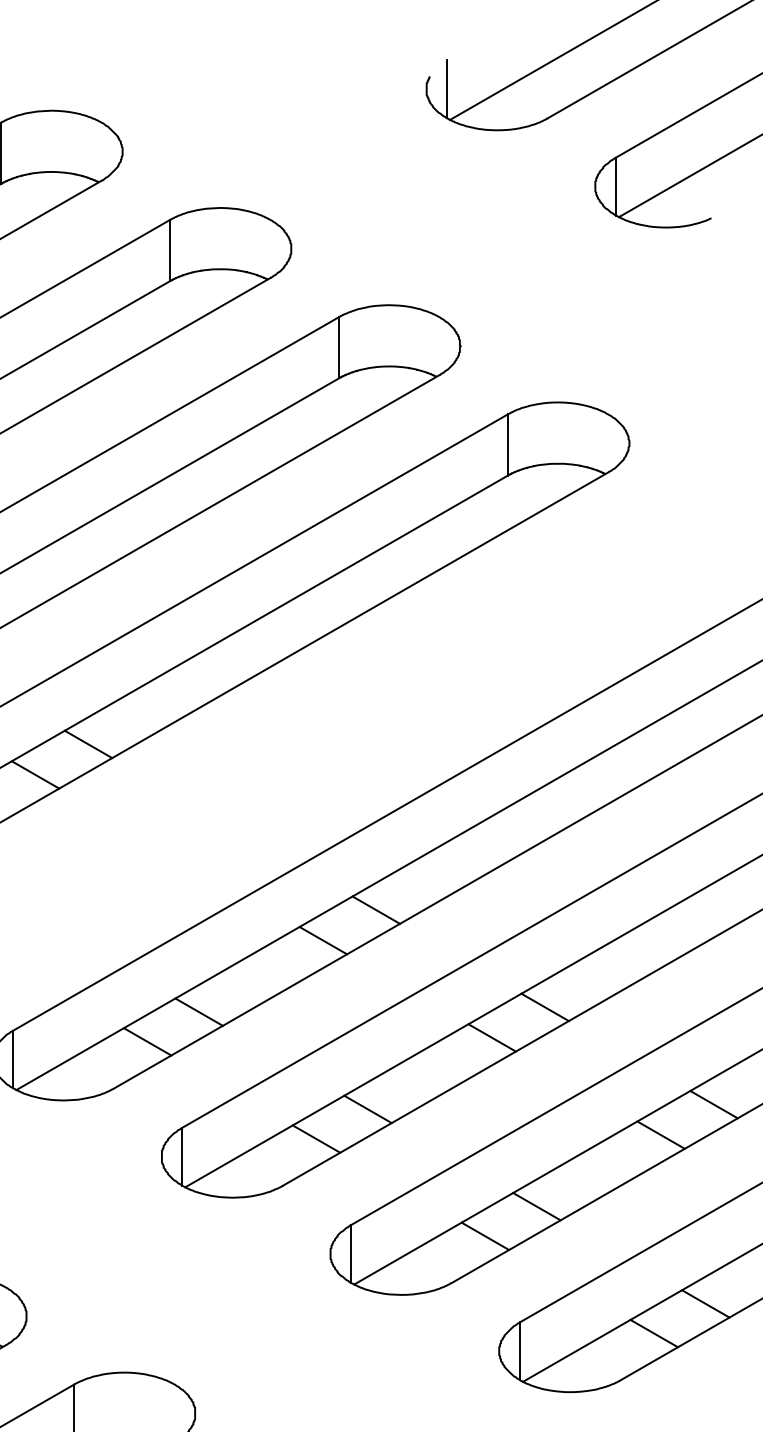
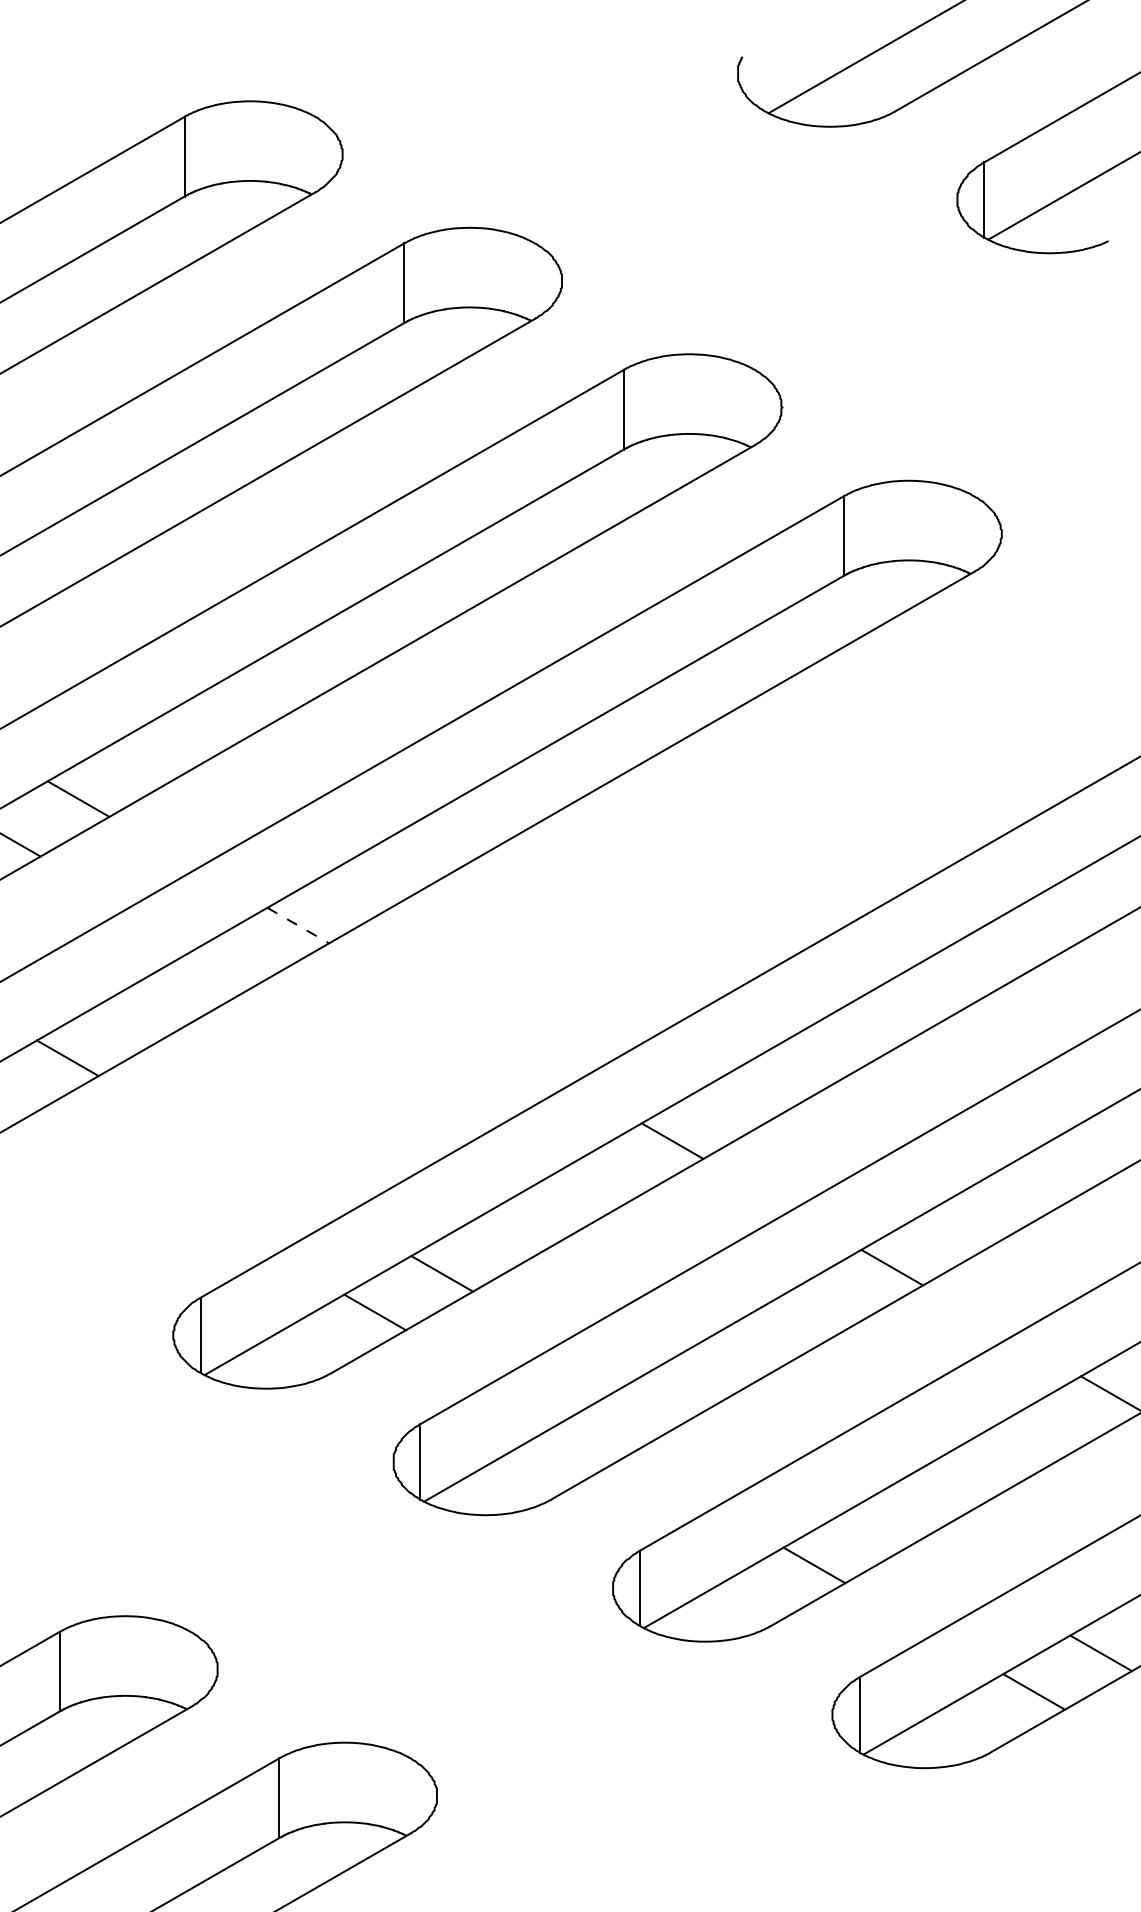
line: (446, 89) -> (764, 73), removed
line: (88, 744) -> (298, 925), solid -> dashed
line: (35, 775) -> (229, 965), removed
line: (323, 940) -> (603, 1180), removed
line: (492, 1038) -> (823, 1307), removed
line: (367, 1109) -> (661, 1400), removed
line: (660, 1134) -> (1042, 1433), removed
line: (316, 1138) -> (594, 1438), removed
line: (536, 1206) -> (881, 1526), removed

